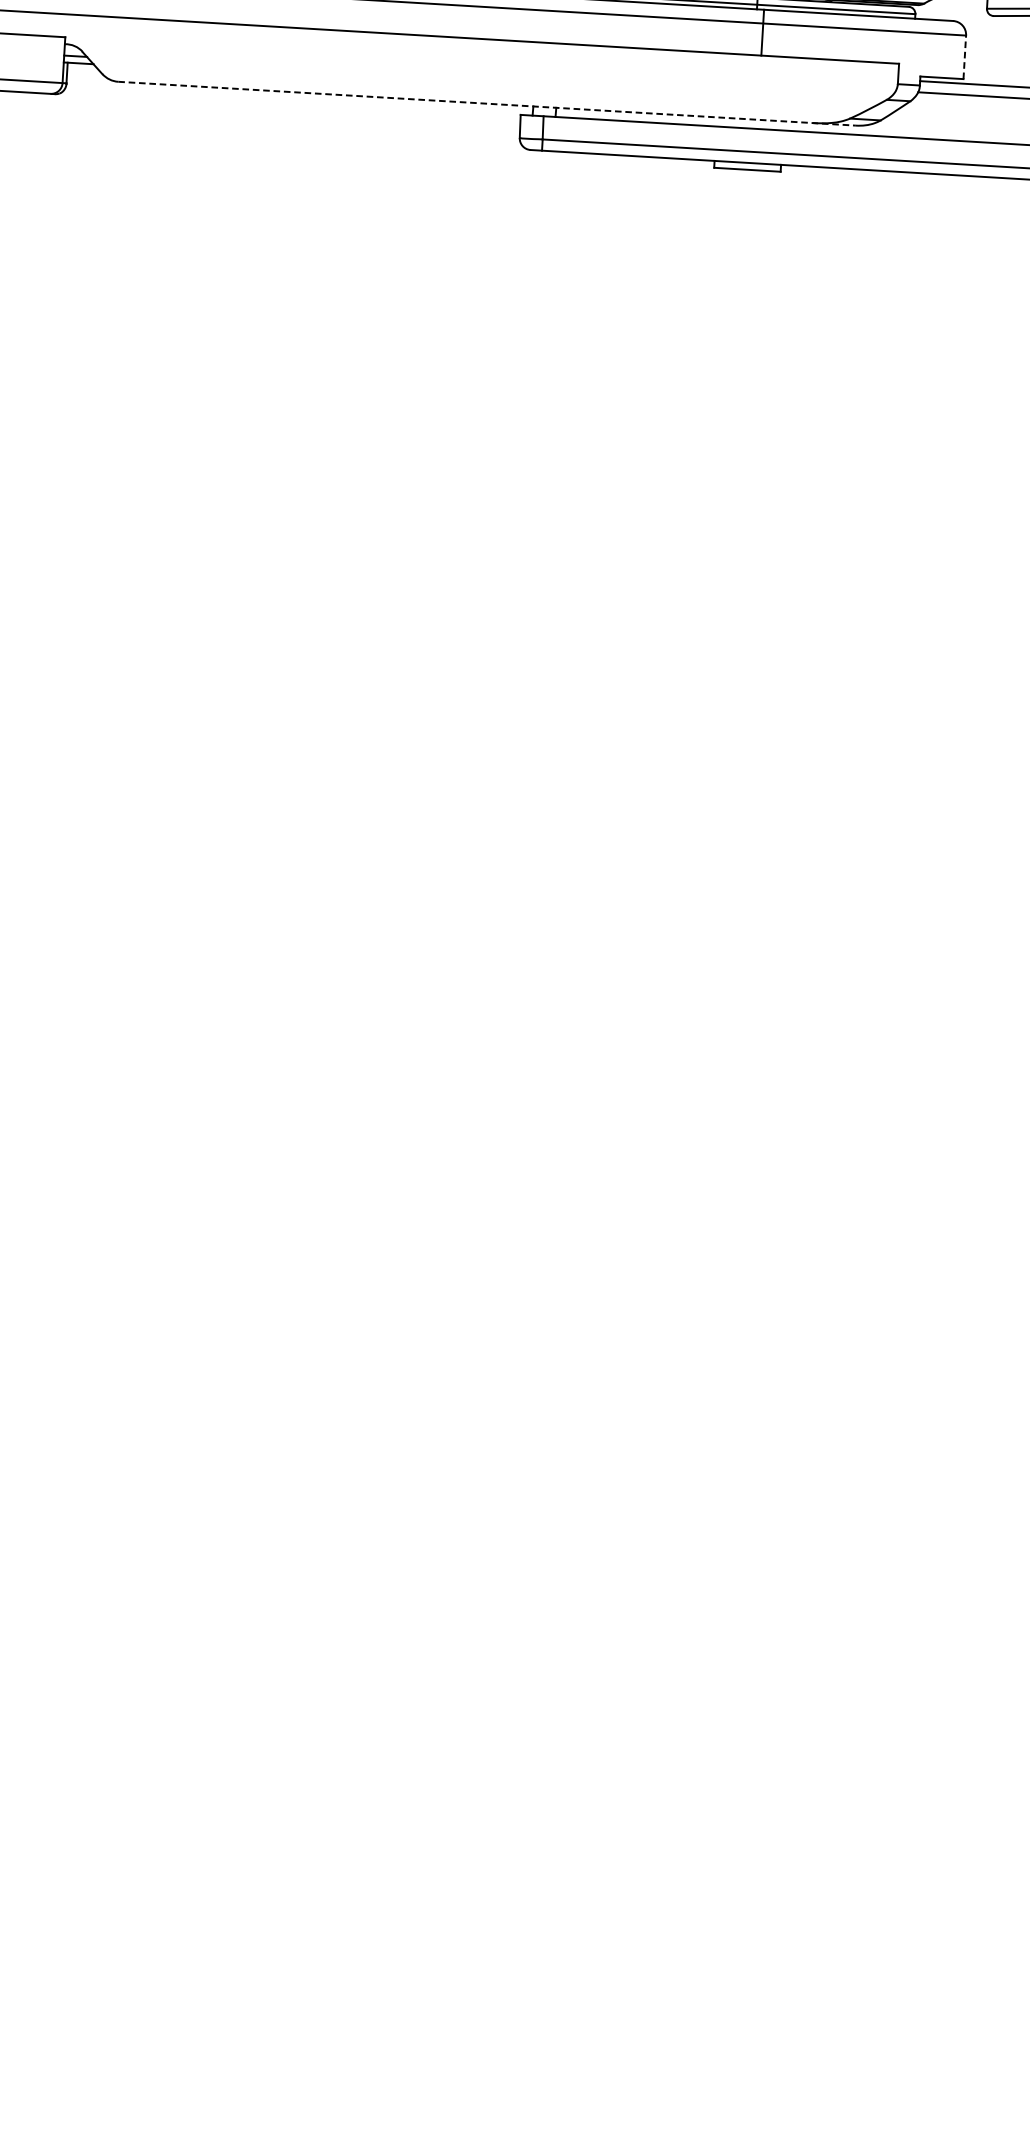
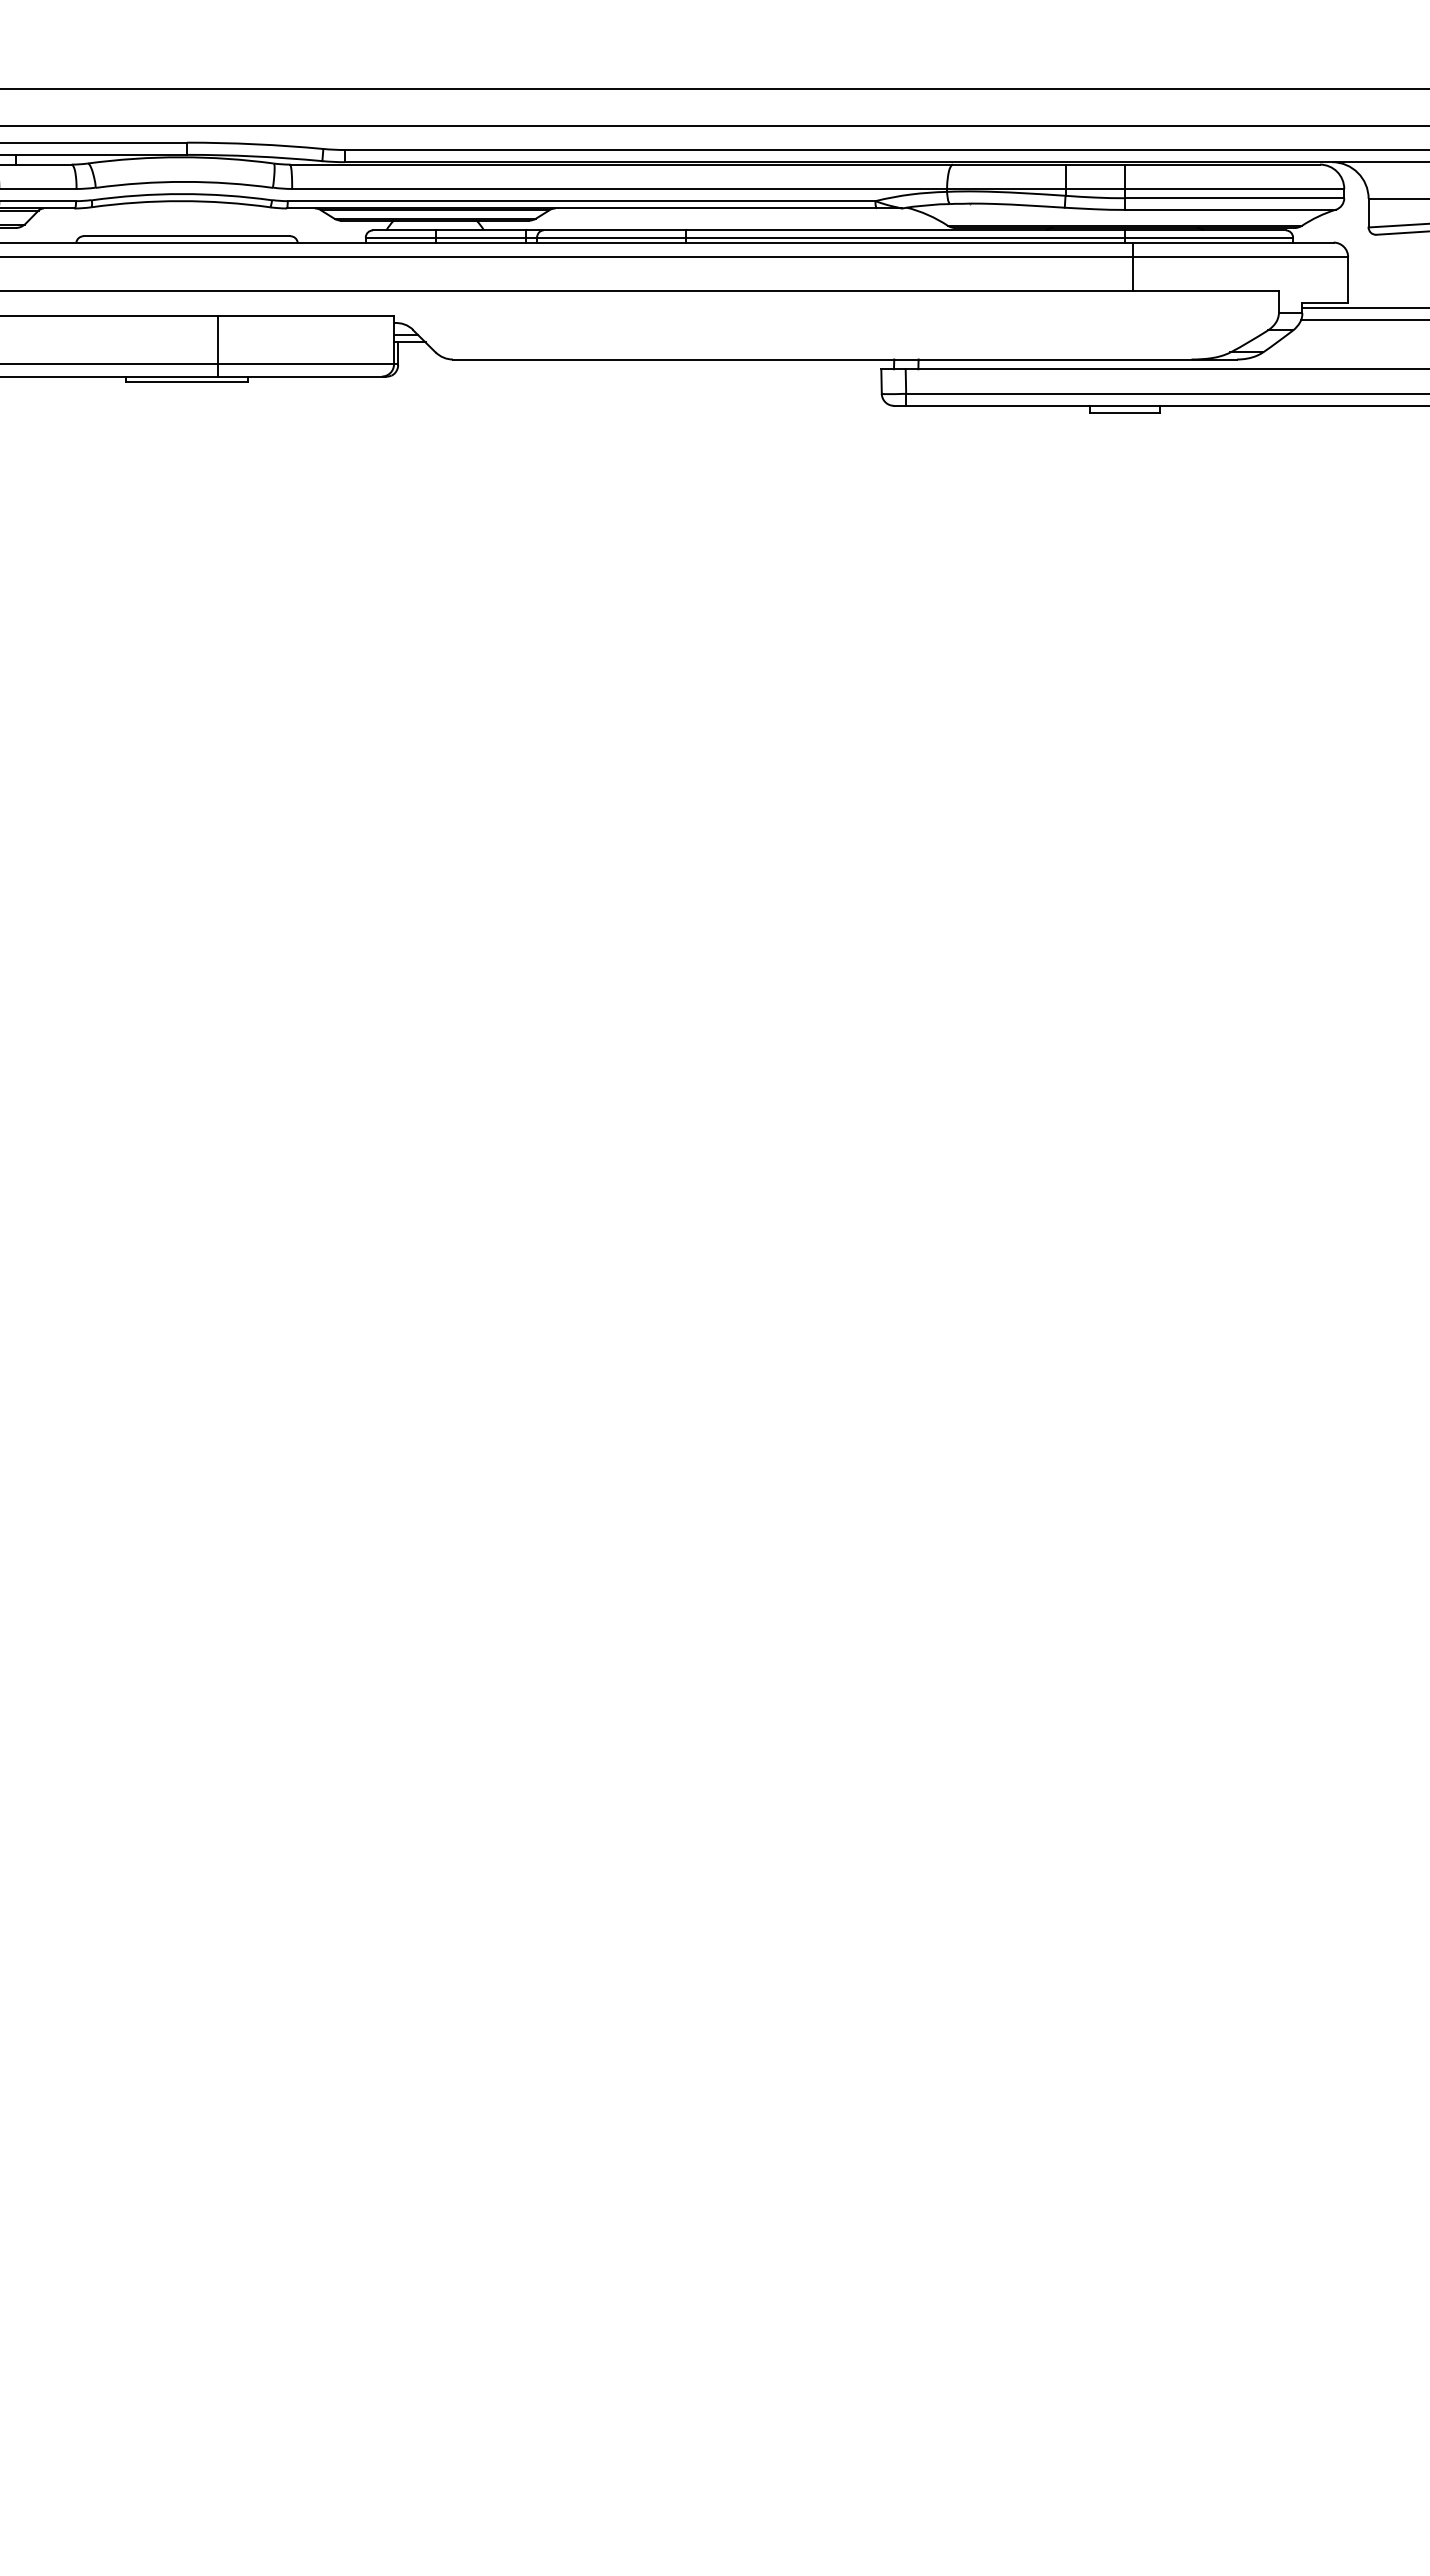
line: (965, 56) -> (1348, 279), dashed -> solid
line: (487, 103) -> (845, 359), dashed -> solid

